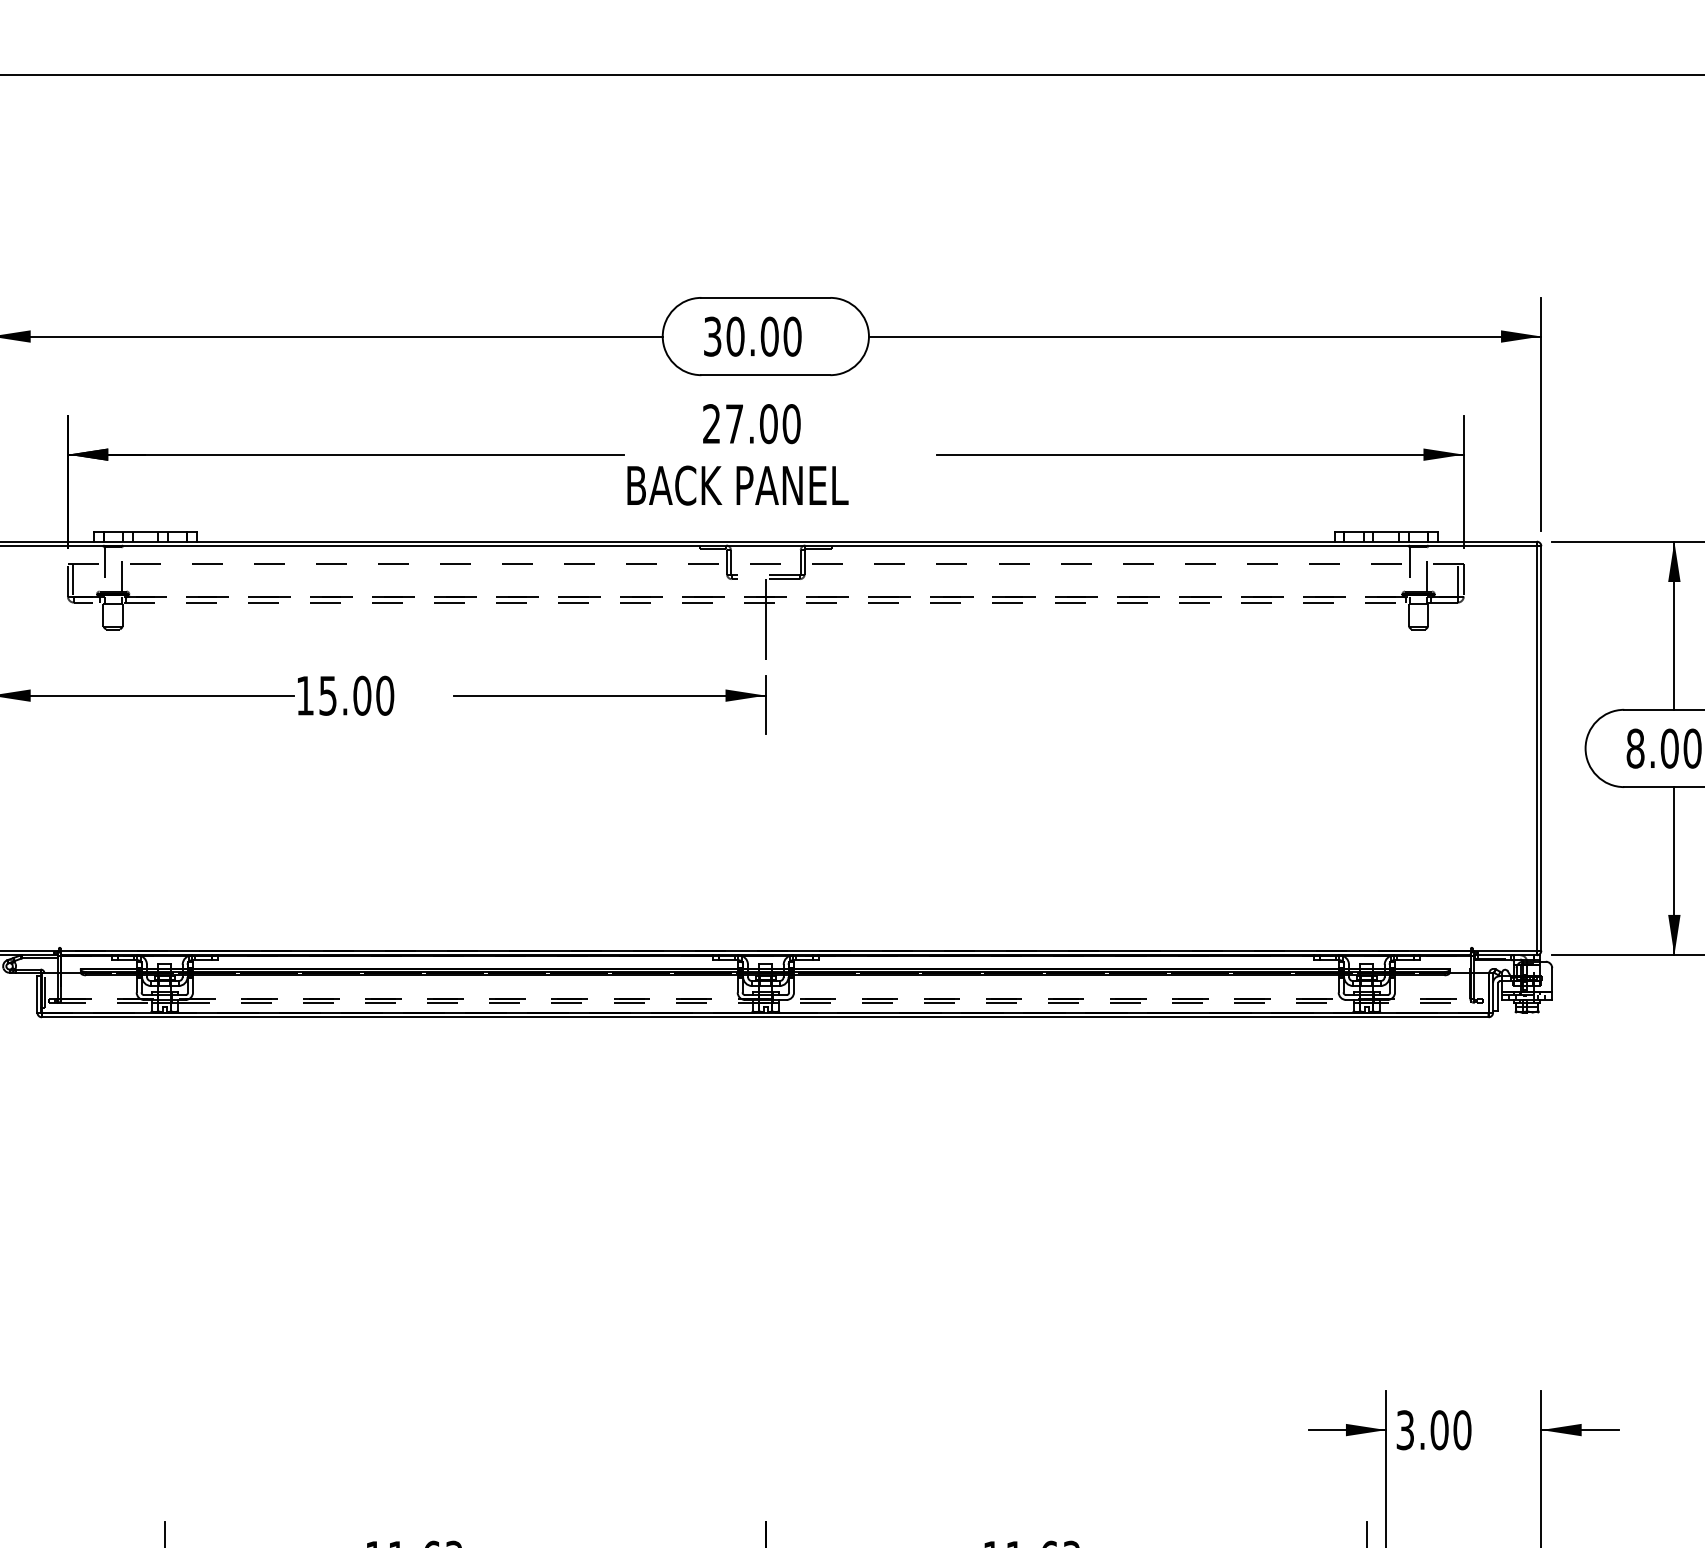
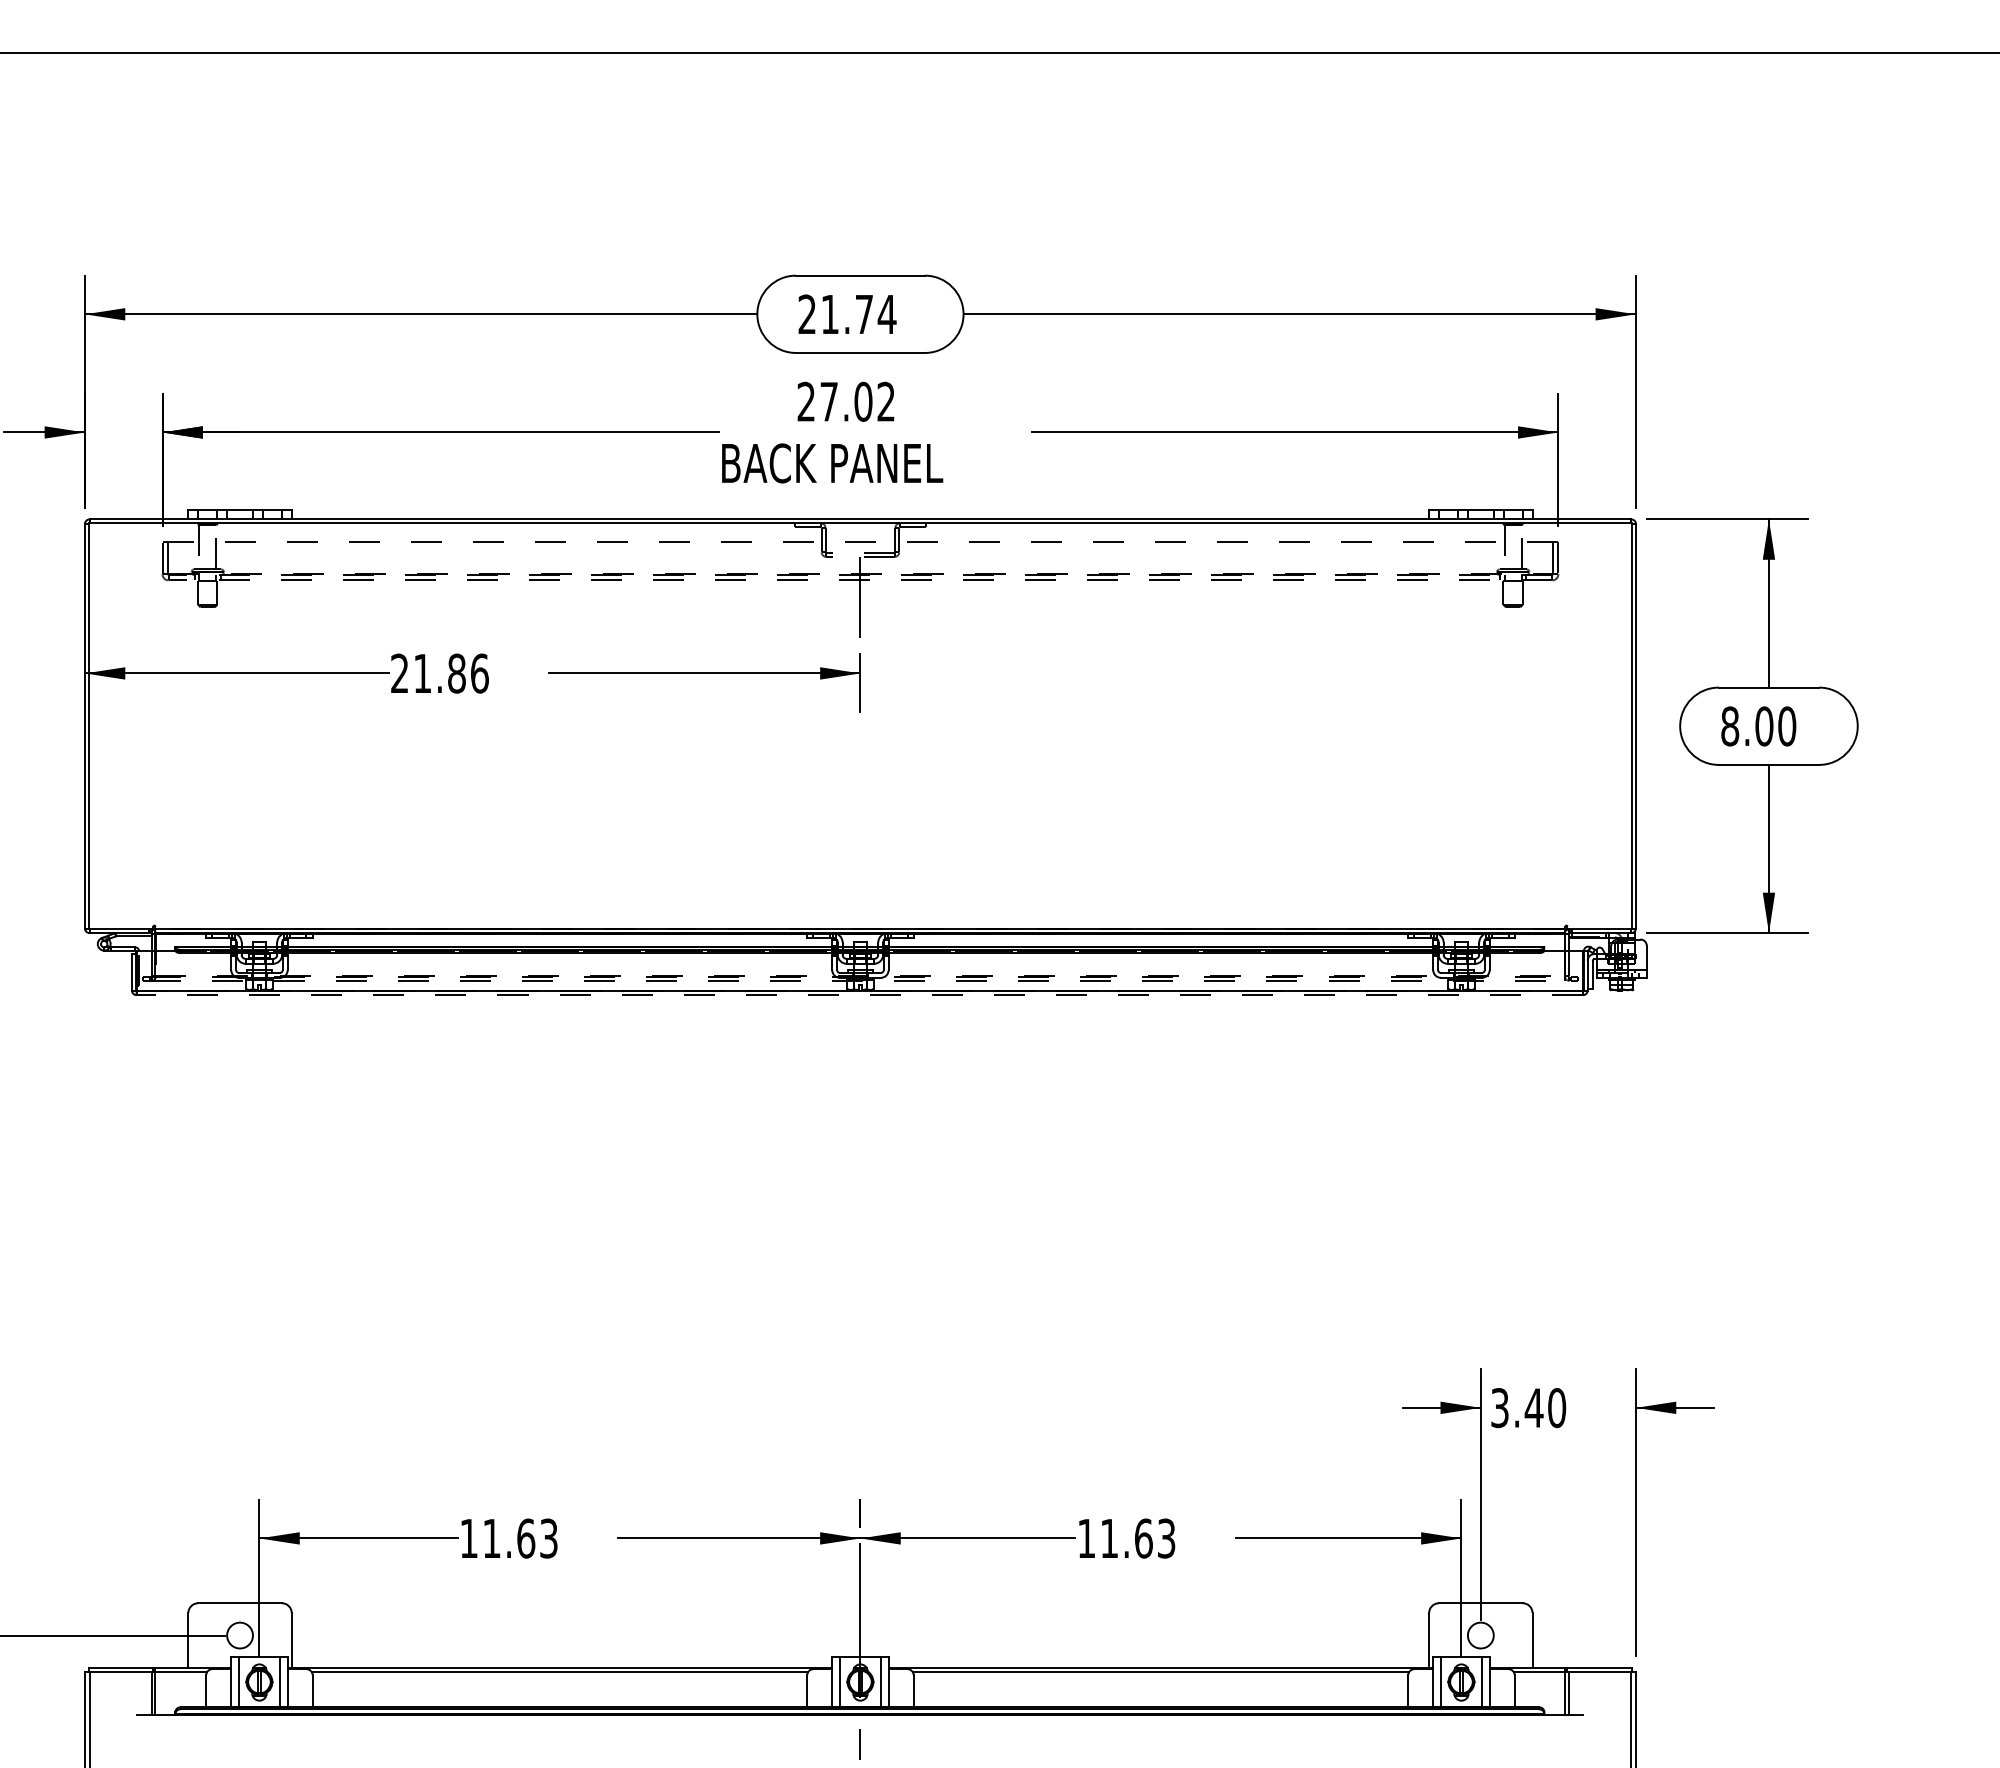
text: (752, 336) -> (847, 314), 30.00 -> 21.74
text: (791, 423) -> (886, 401), 27.00 -> 27.02
text: (344, 695) -> (439, 673), 15.00 -> 21.86
line: (764, 1017) -> (859, 995), solid -> dashed
text: (1438, 1430) -> (1533, 1408), 3.00 -> 3.40

